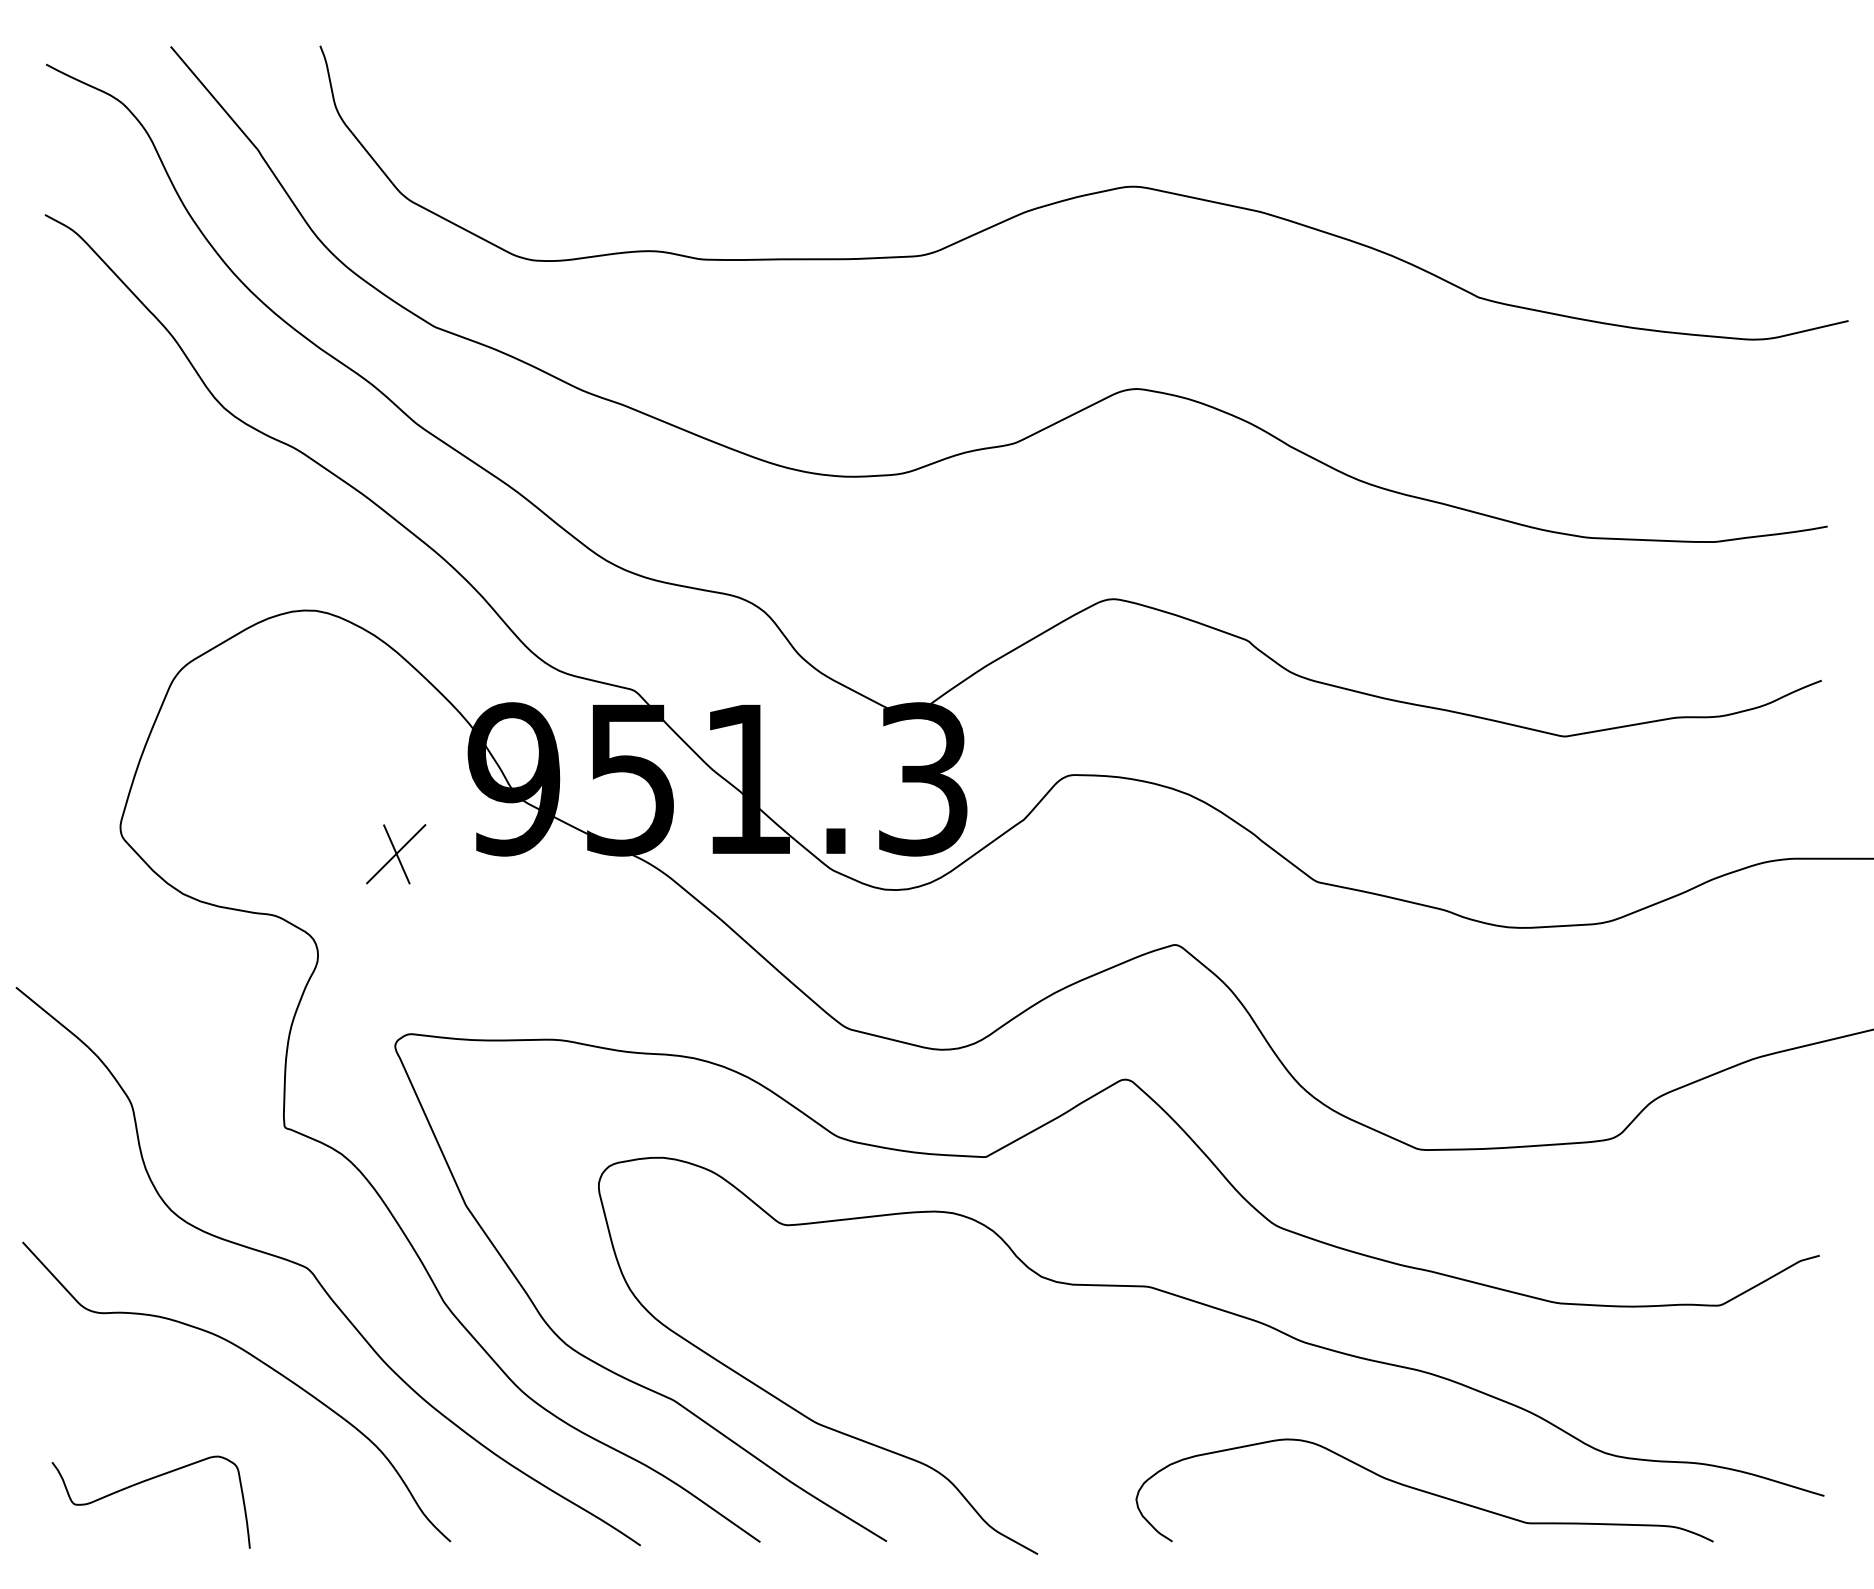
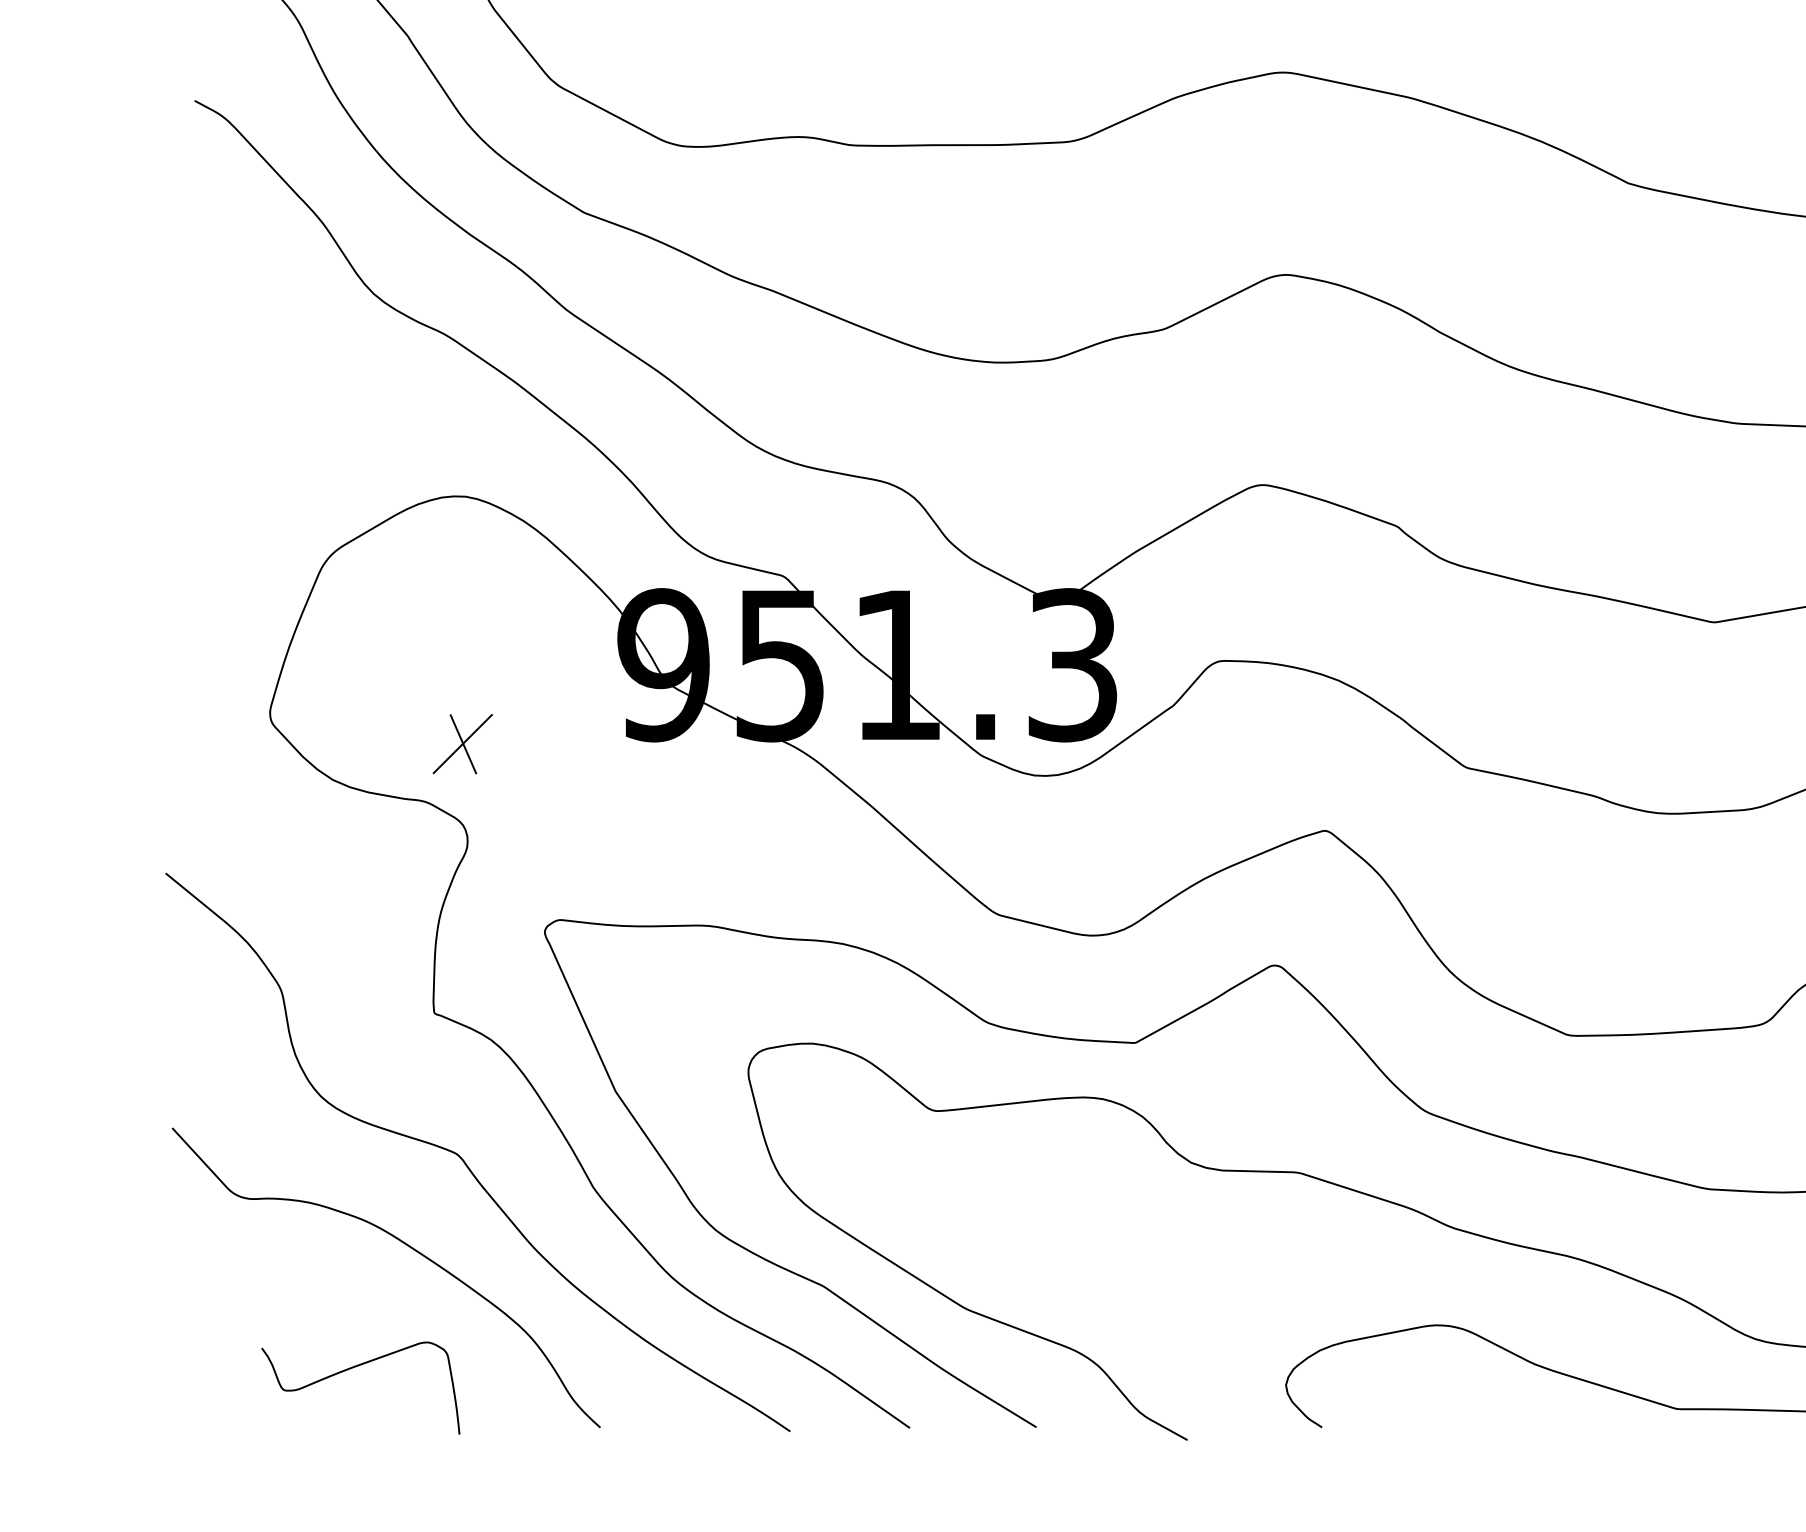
part: (396, 854) -> (463, 744), moved
curve: (141, 1483) -> (351, 1369), moved

